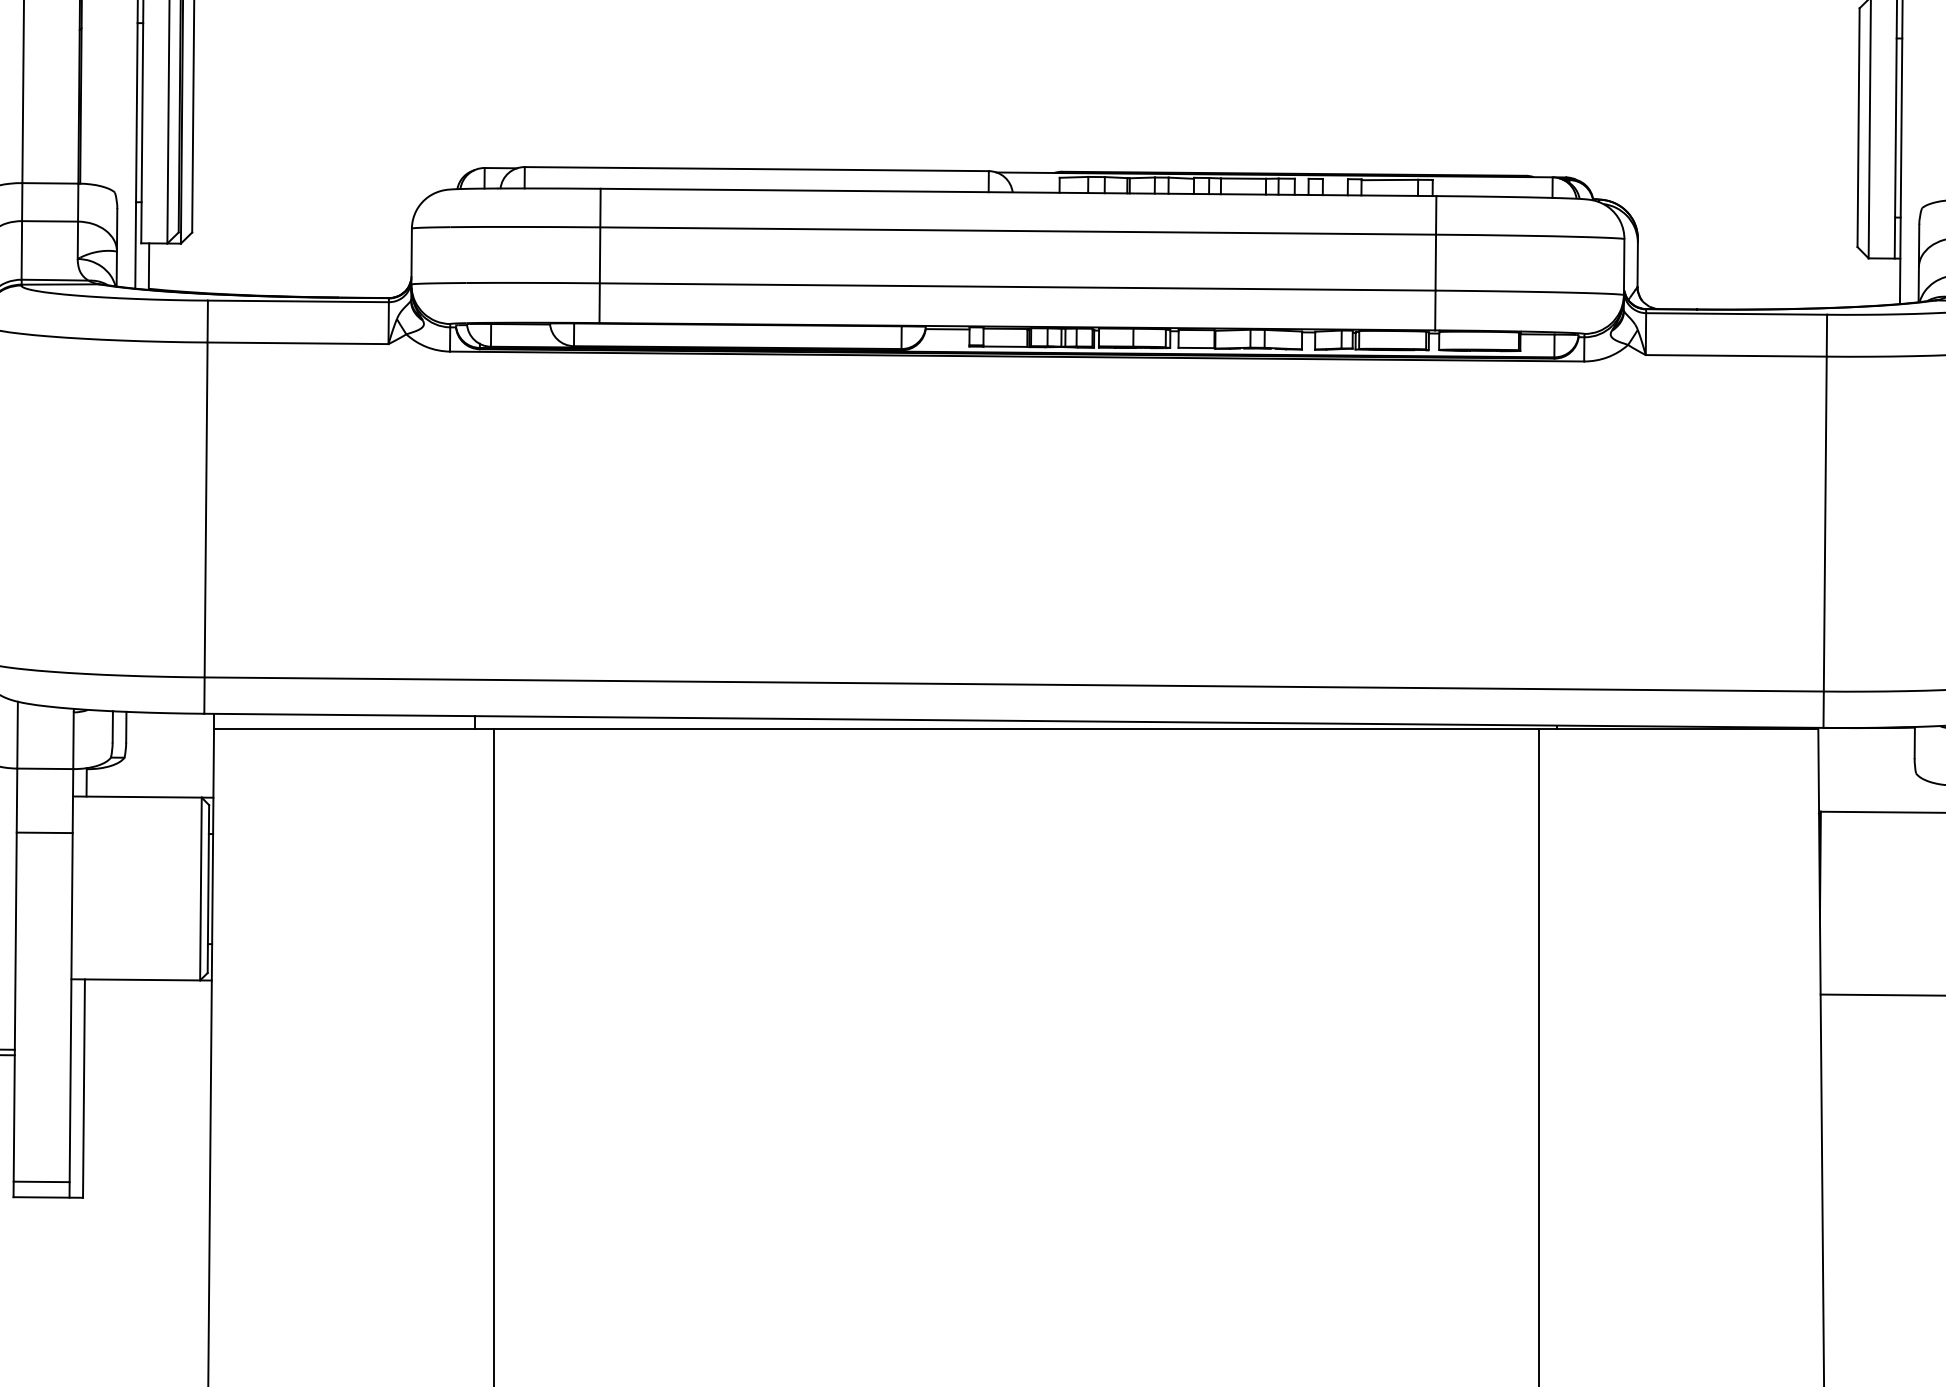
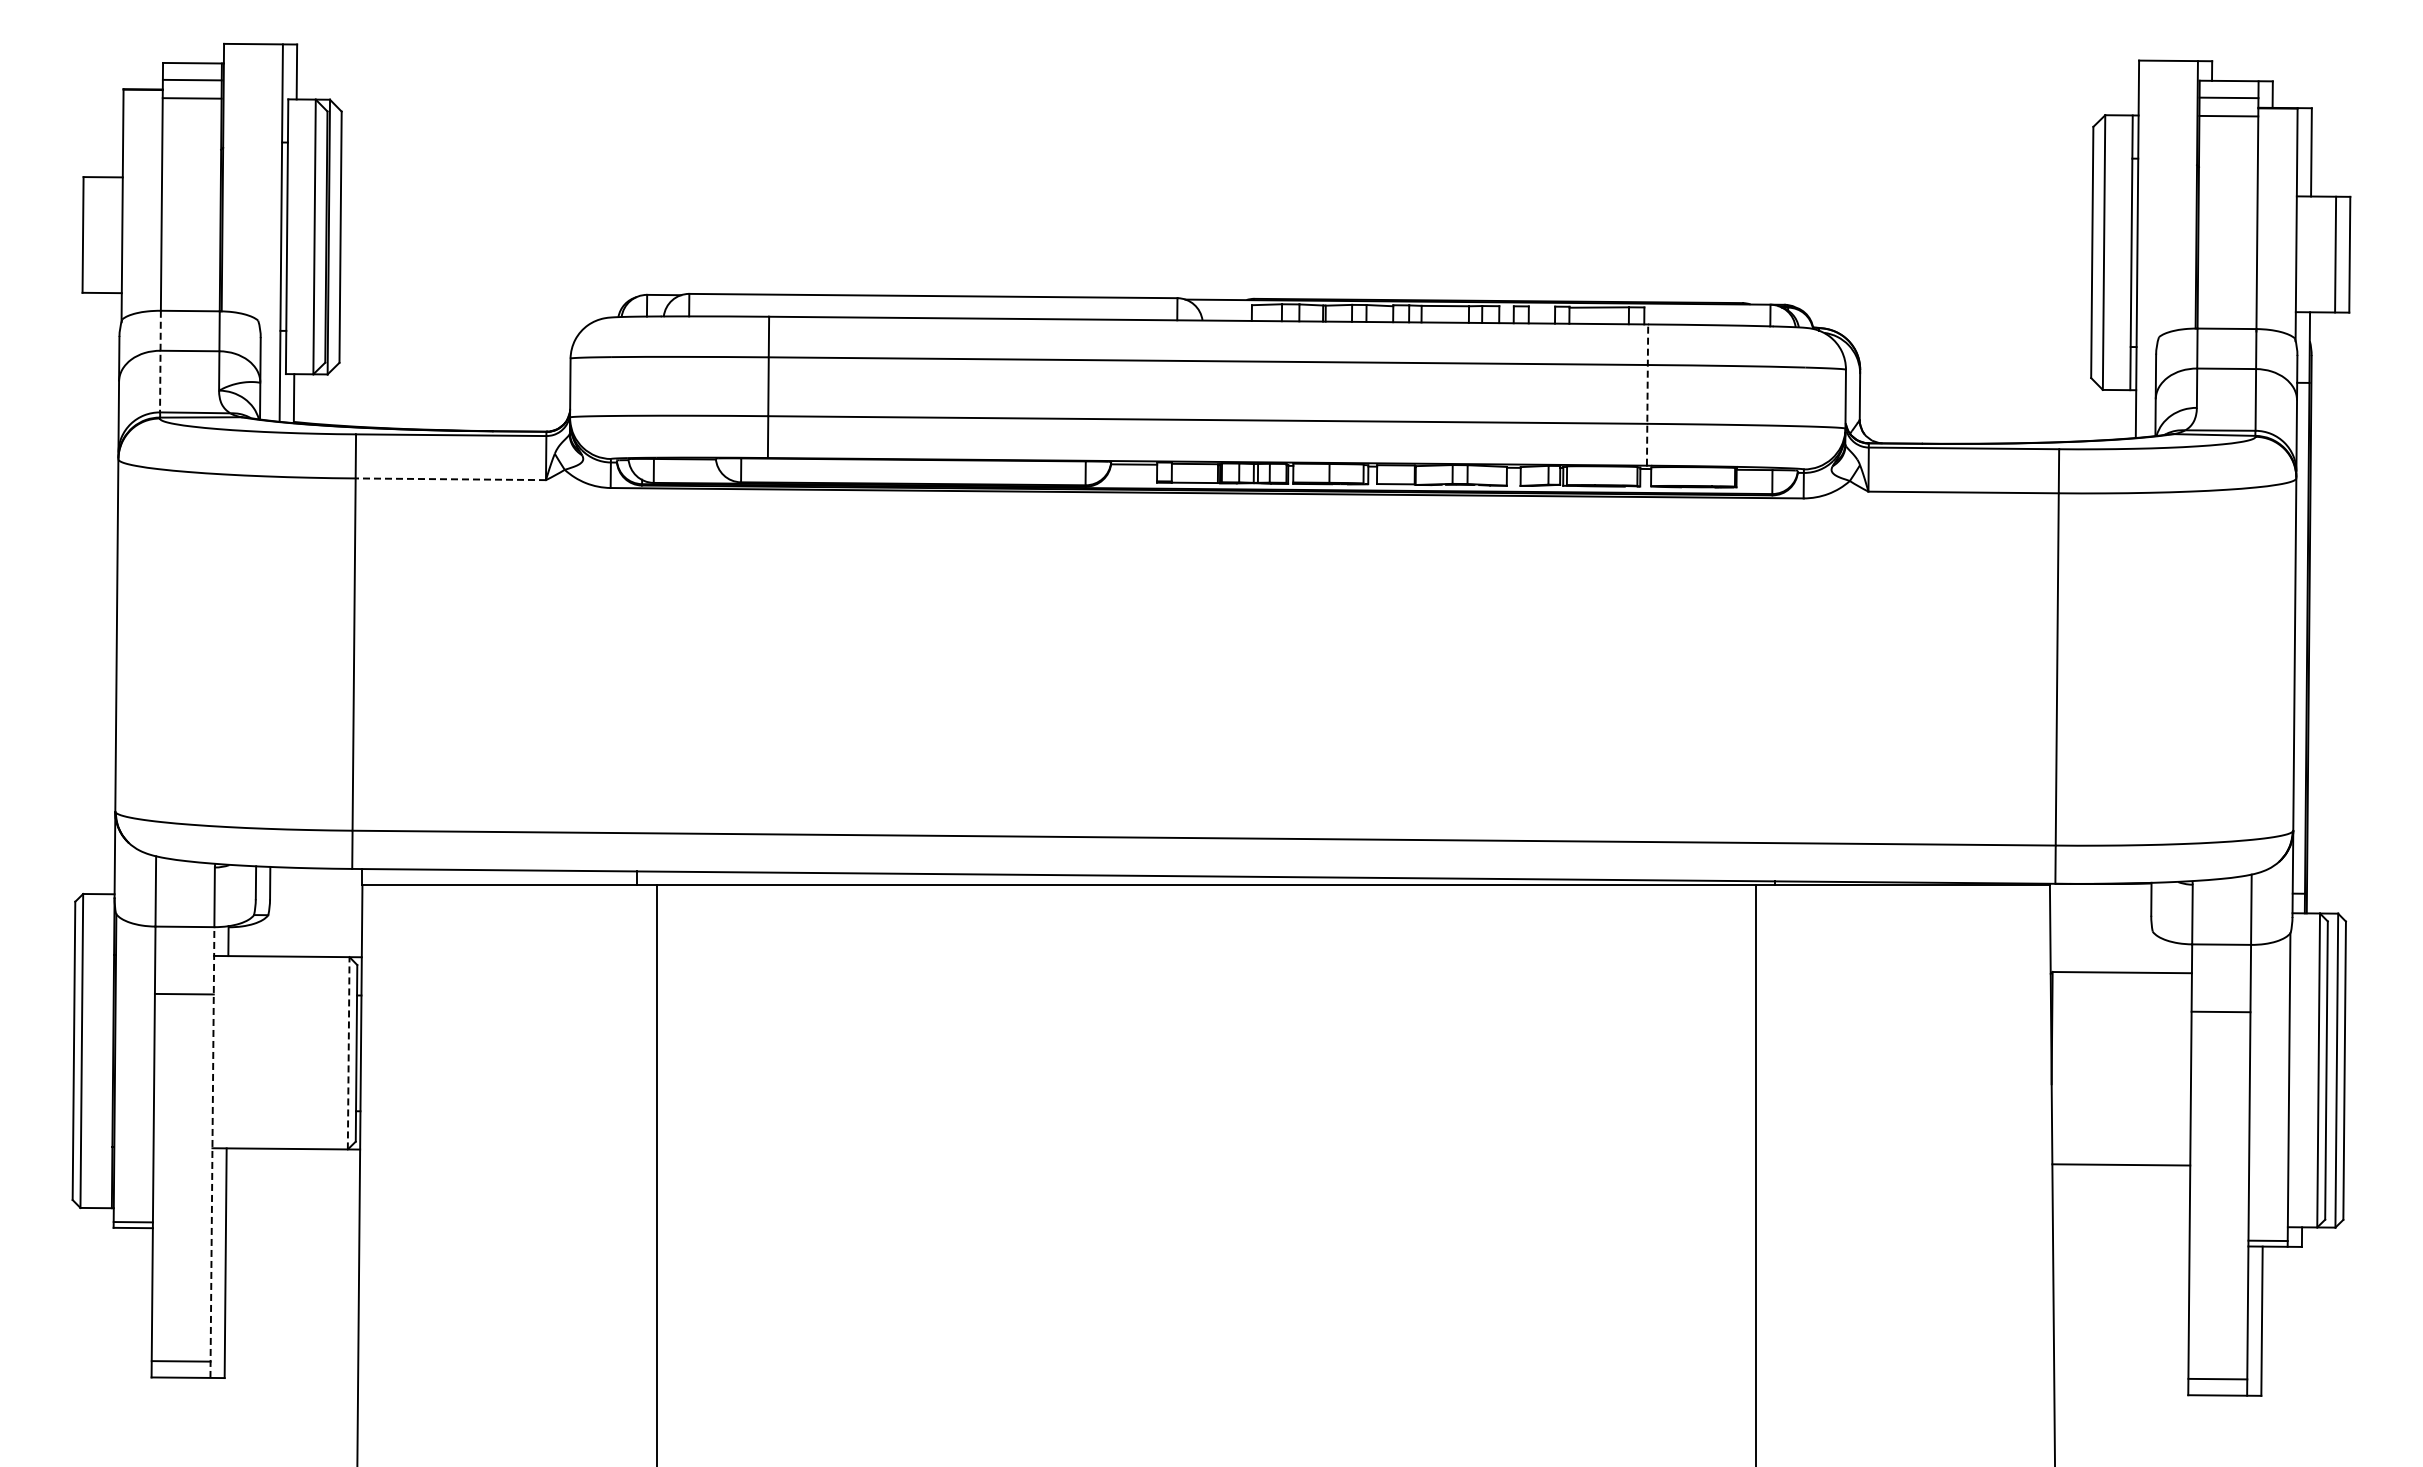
line: (22, 231) -> (160, 361), solid -> dashed
line: (1435, 263) -> (1647, 395), solid -> dashed
line: (297, 343) -> (450, 479), solid -> dashed
line: (200, 888) -> (348, 1052), solid -> dashed
line: (71, 983) -> (212, 1152), solid -> dashed

